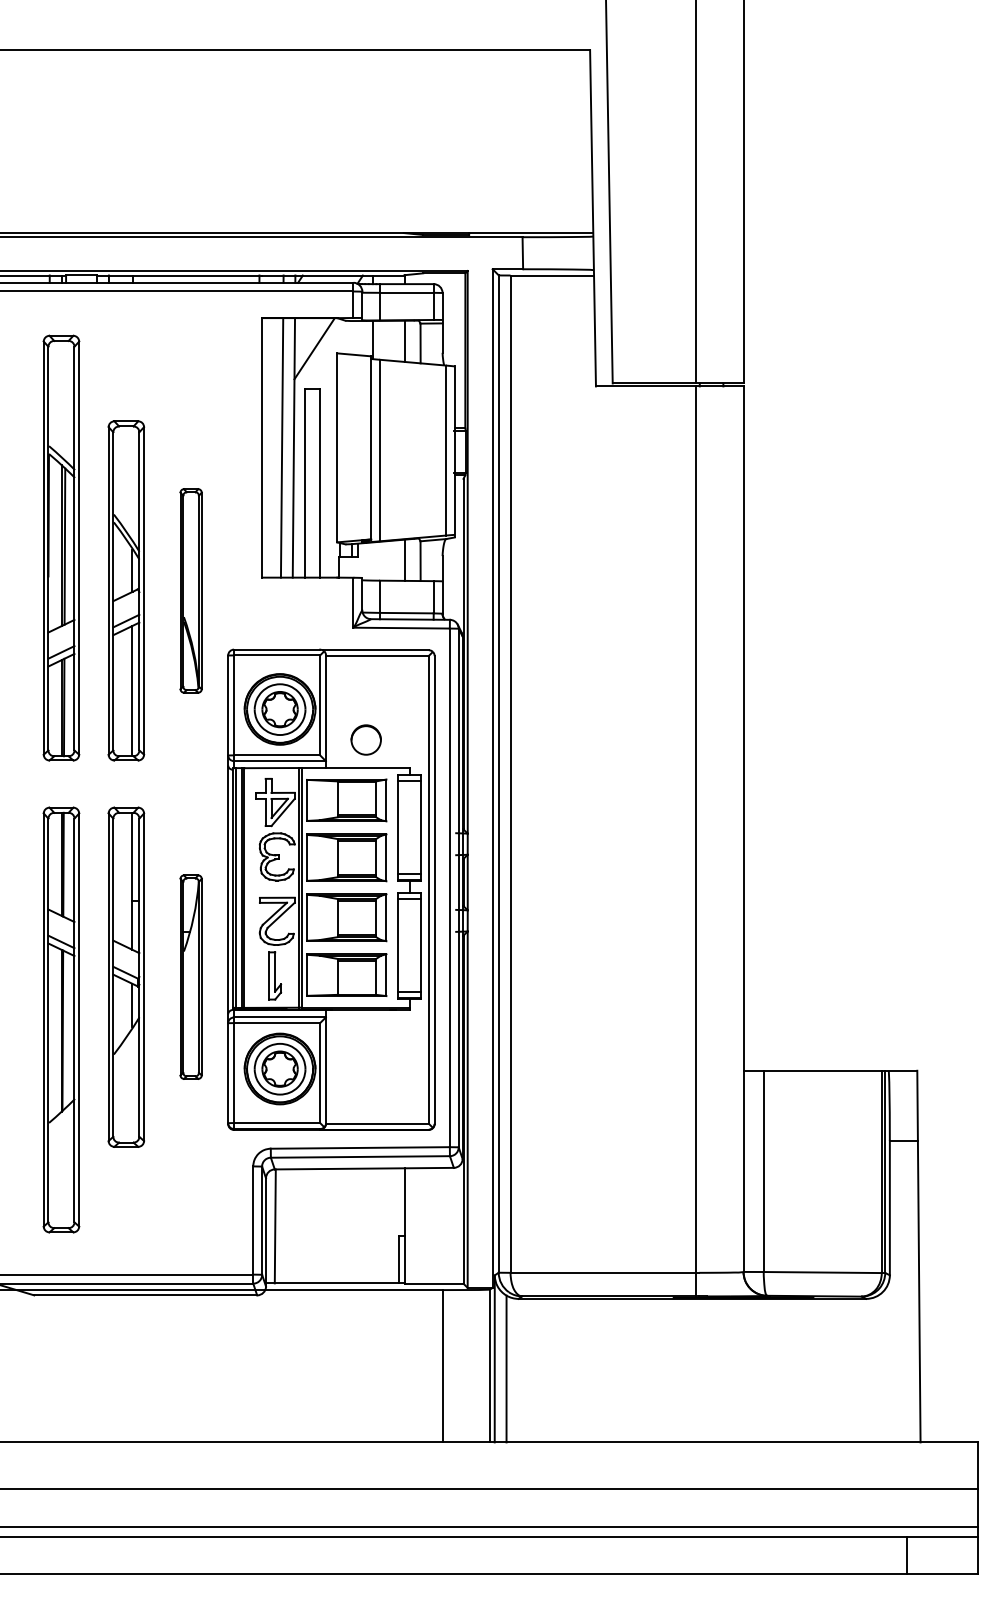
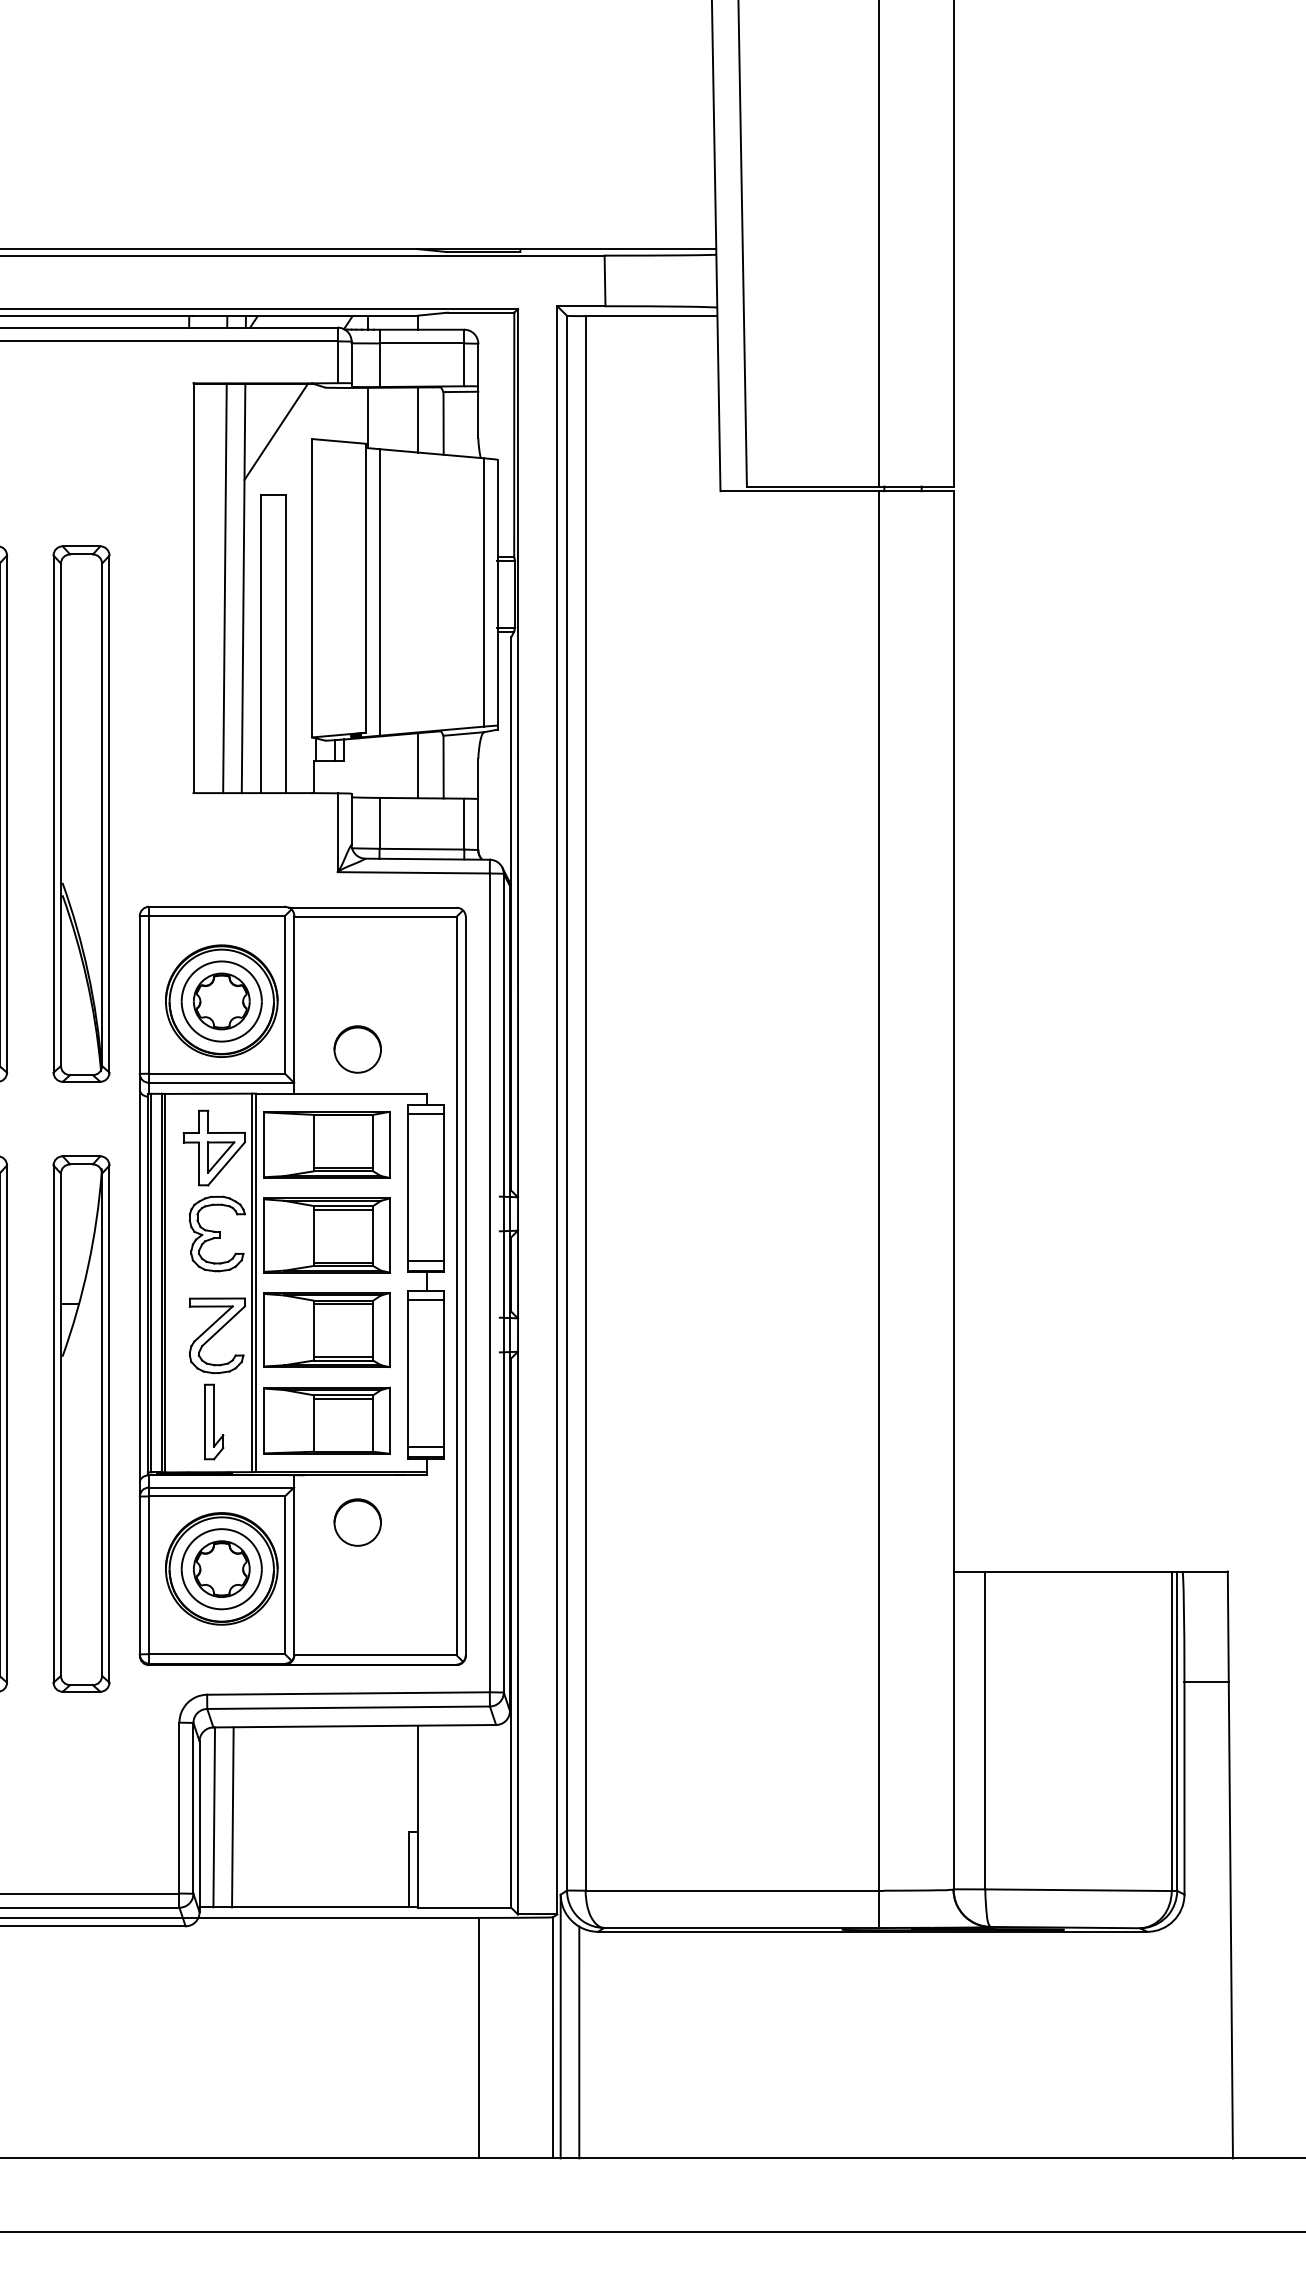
part: (190, 590) -> (80, 813), size x1.67
part: (190, 976) -> (80, 1422), size x1.67
part: (365, 1039) -> (356, 1522), added
line: (286, 1226) -> (231, 1817), added

